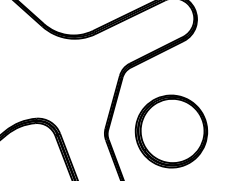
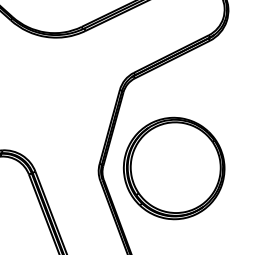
part: (171, 131) -> (174, 168), moved

